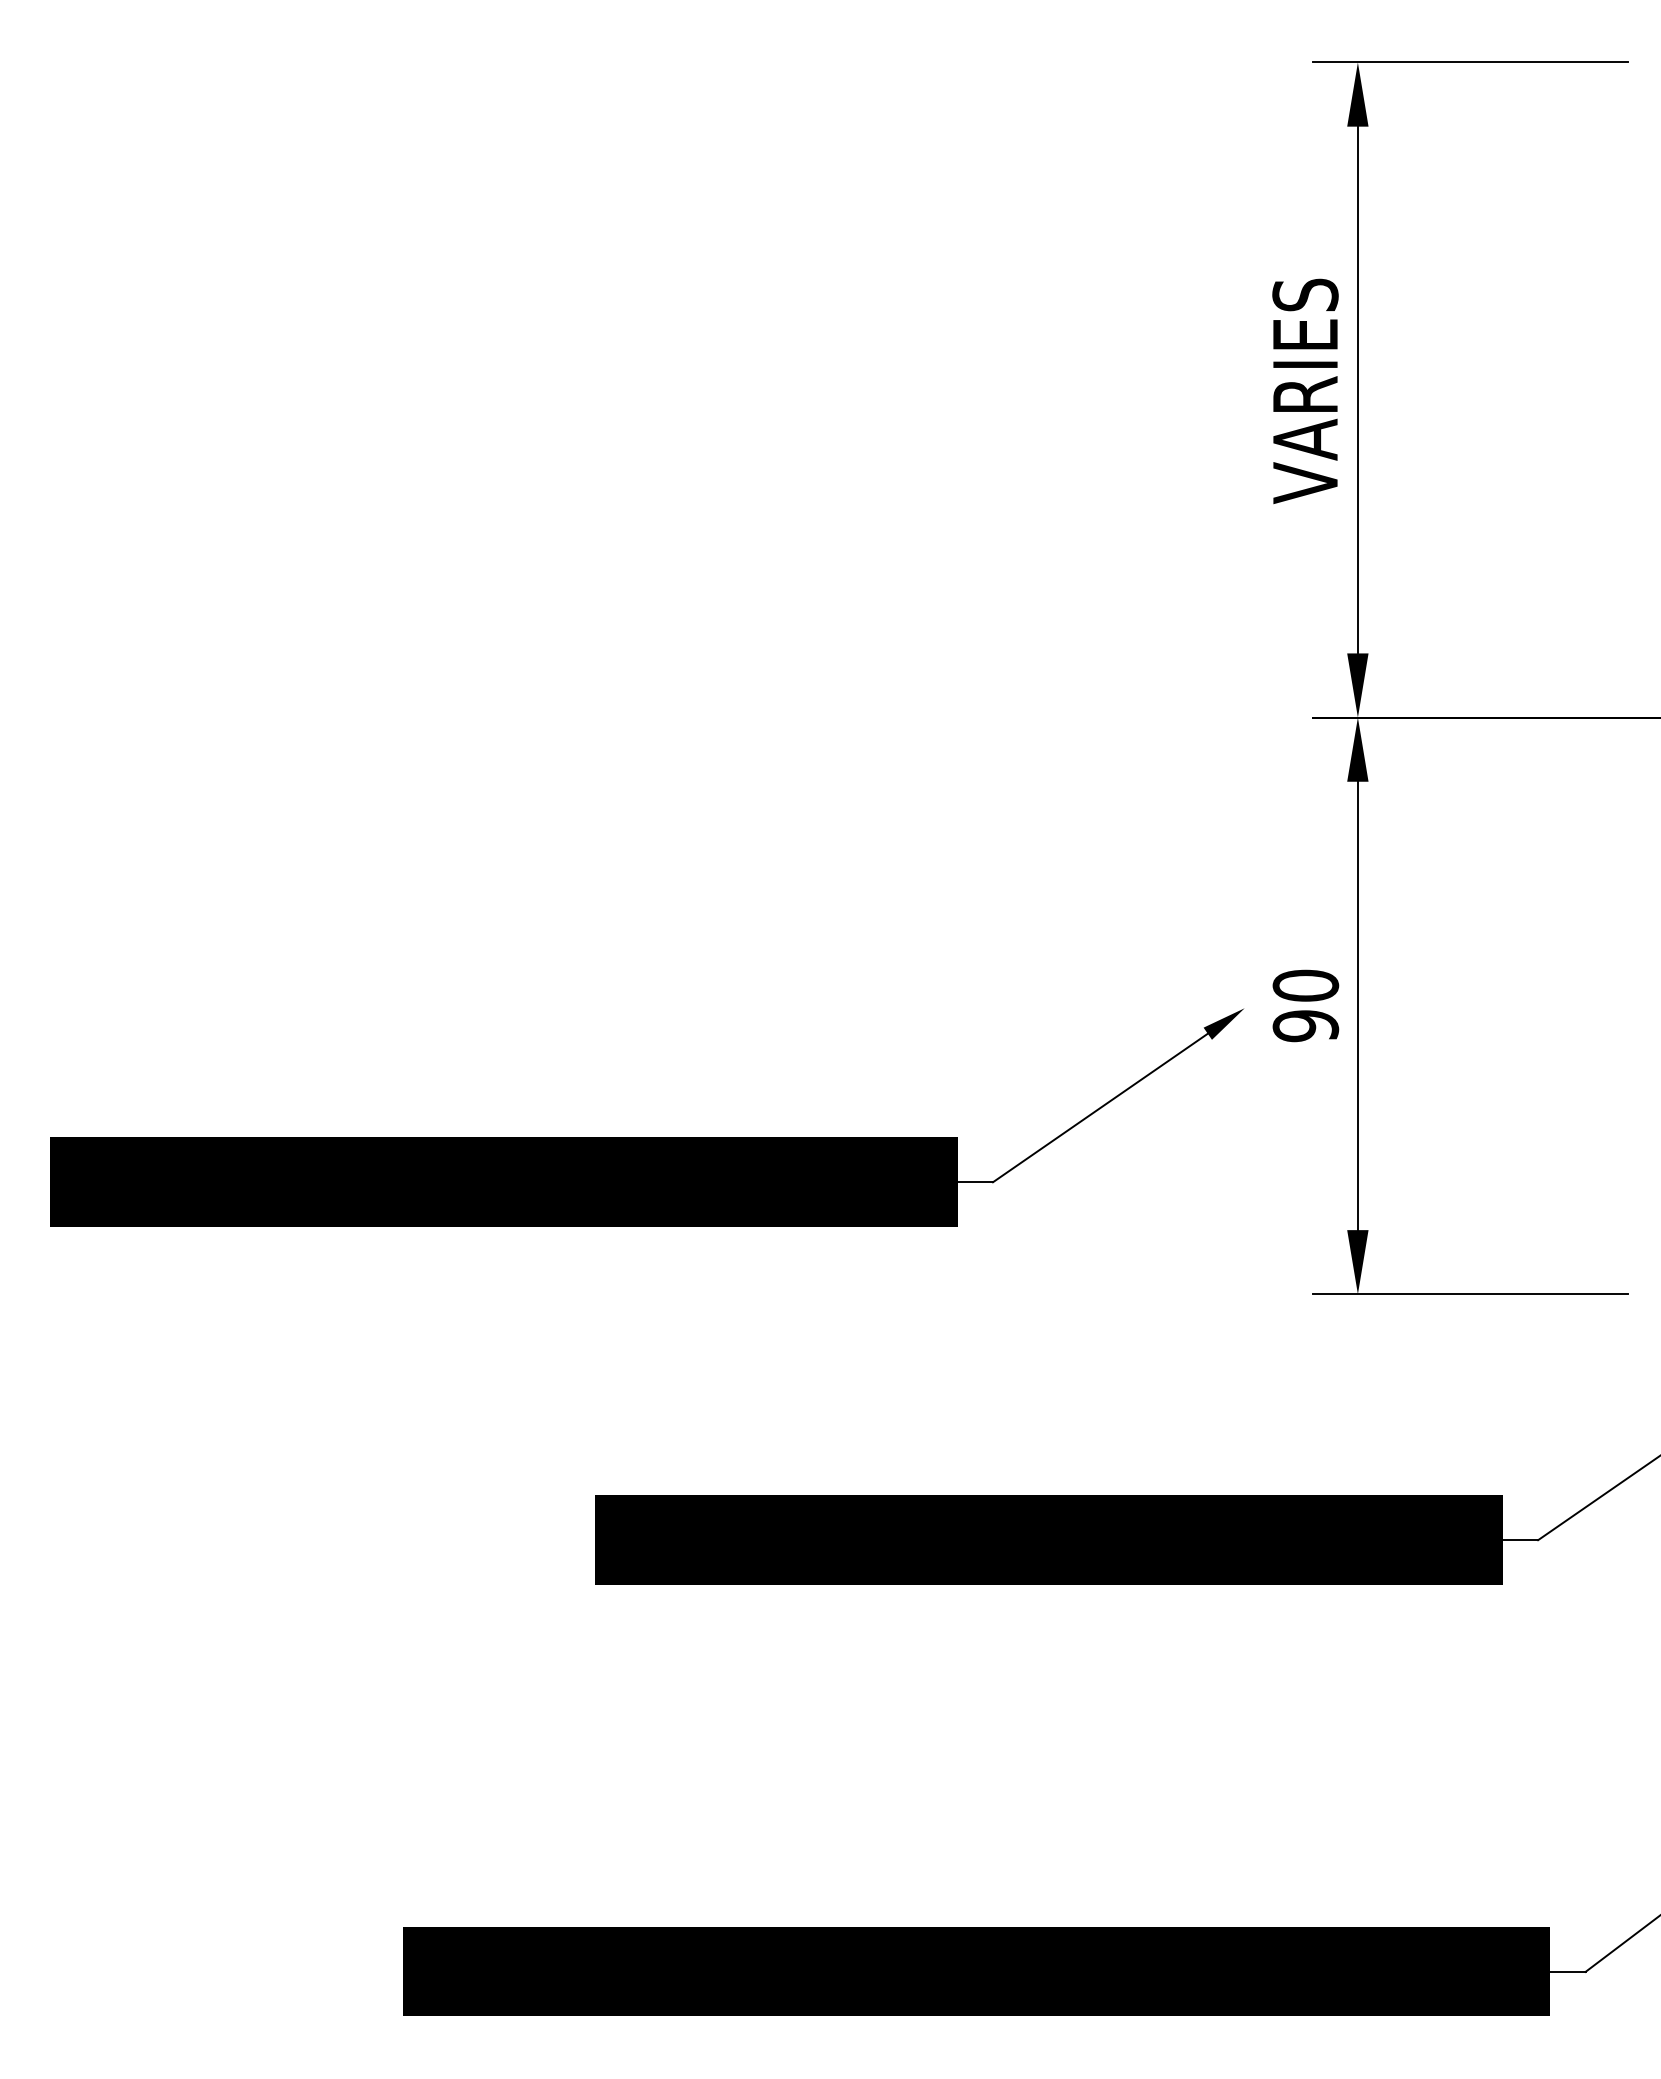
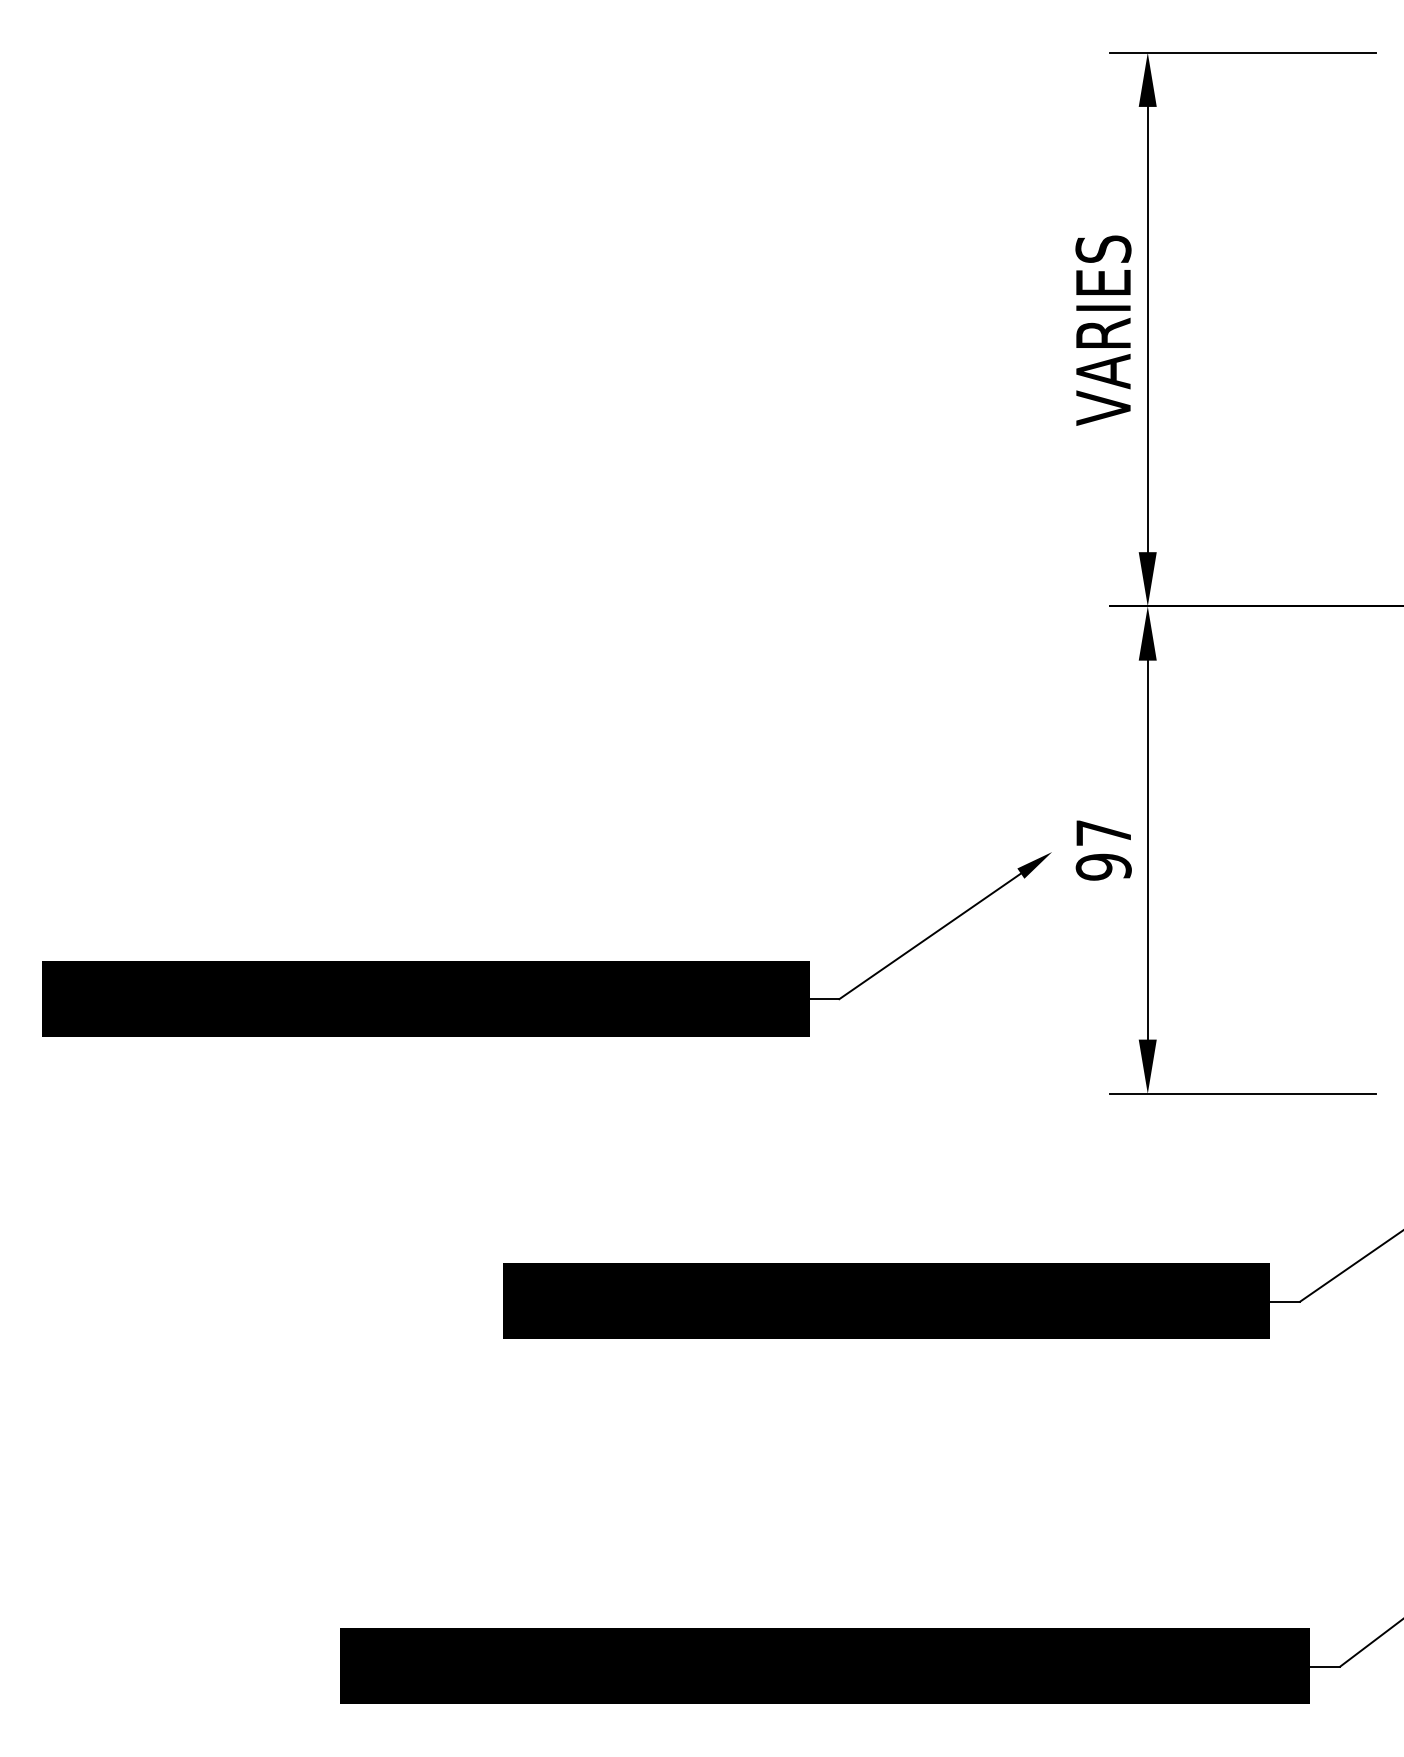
text: (1305, 985) -> (1103, 832), 90 -> 97

